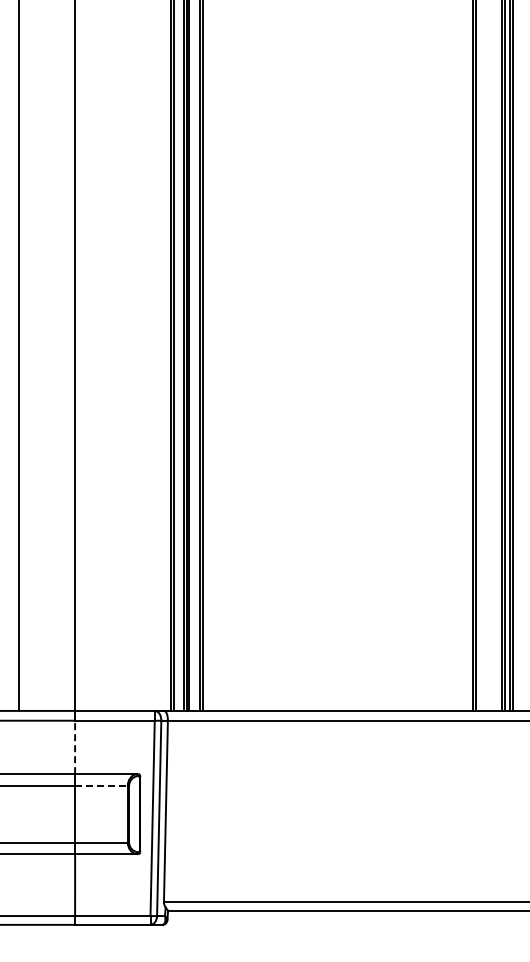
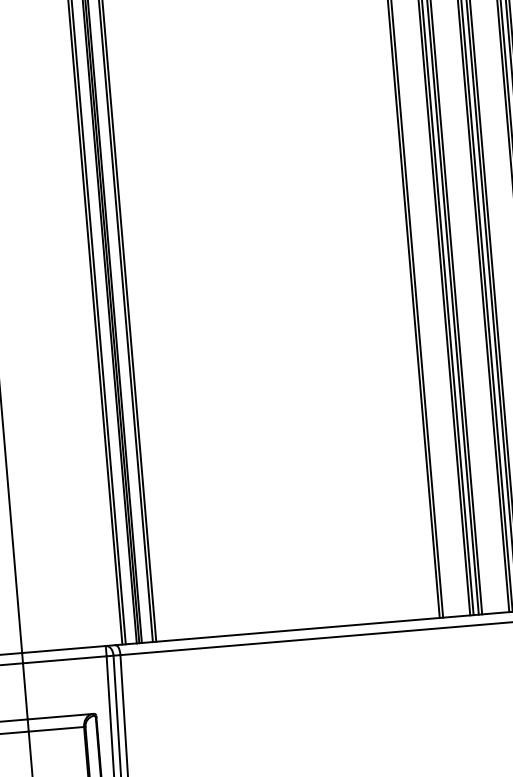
line: (75, 747) -> (25, 691), dashed -> solid
line: (101, 785) -> (56, 728), dashed -> solid

